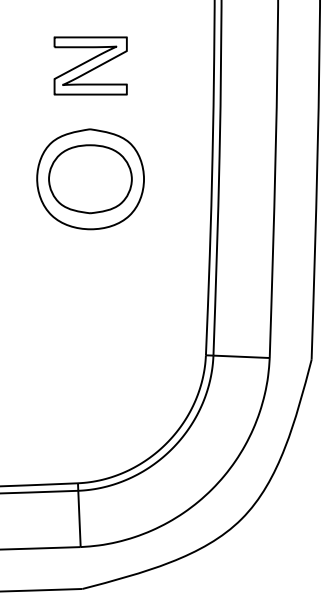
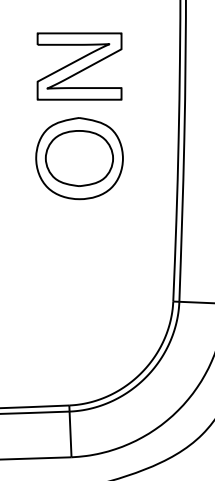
part: (90, 65) -> (79, 66), size x1.43

